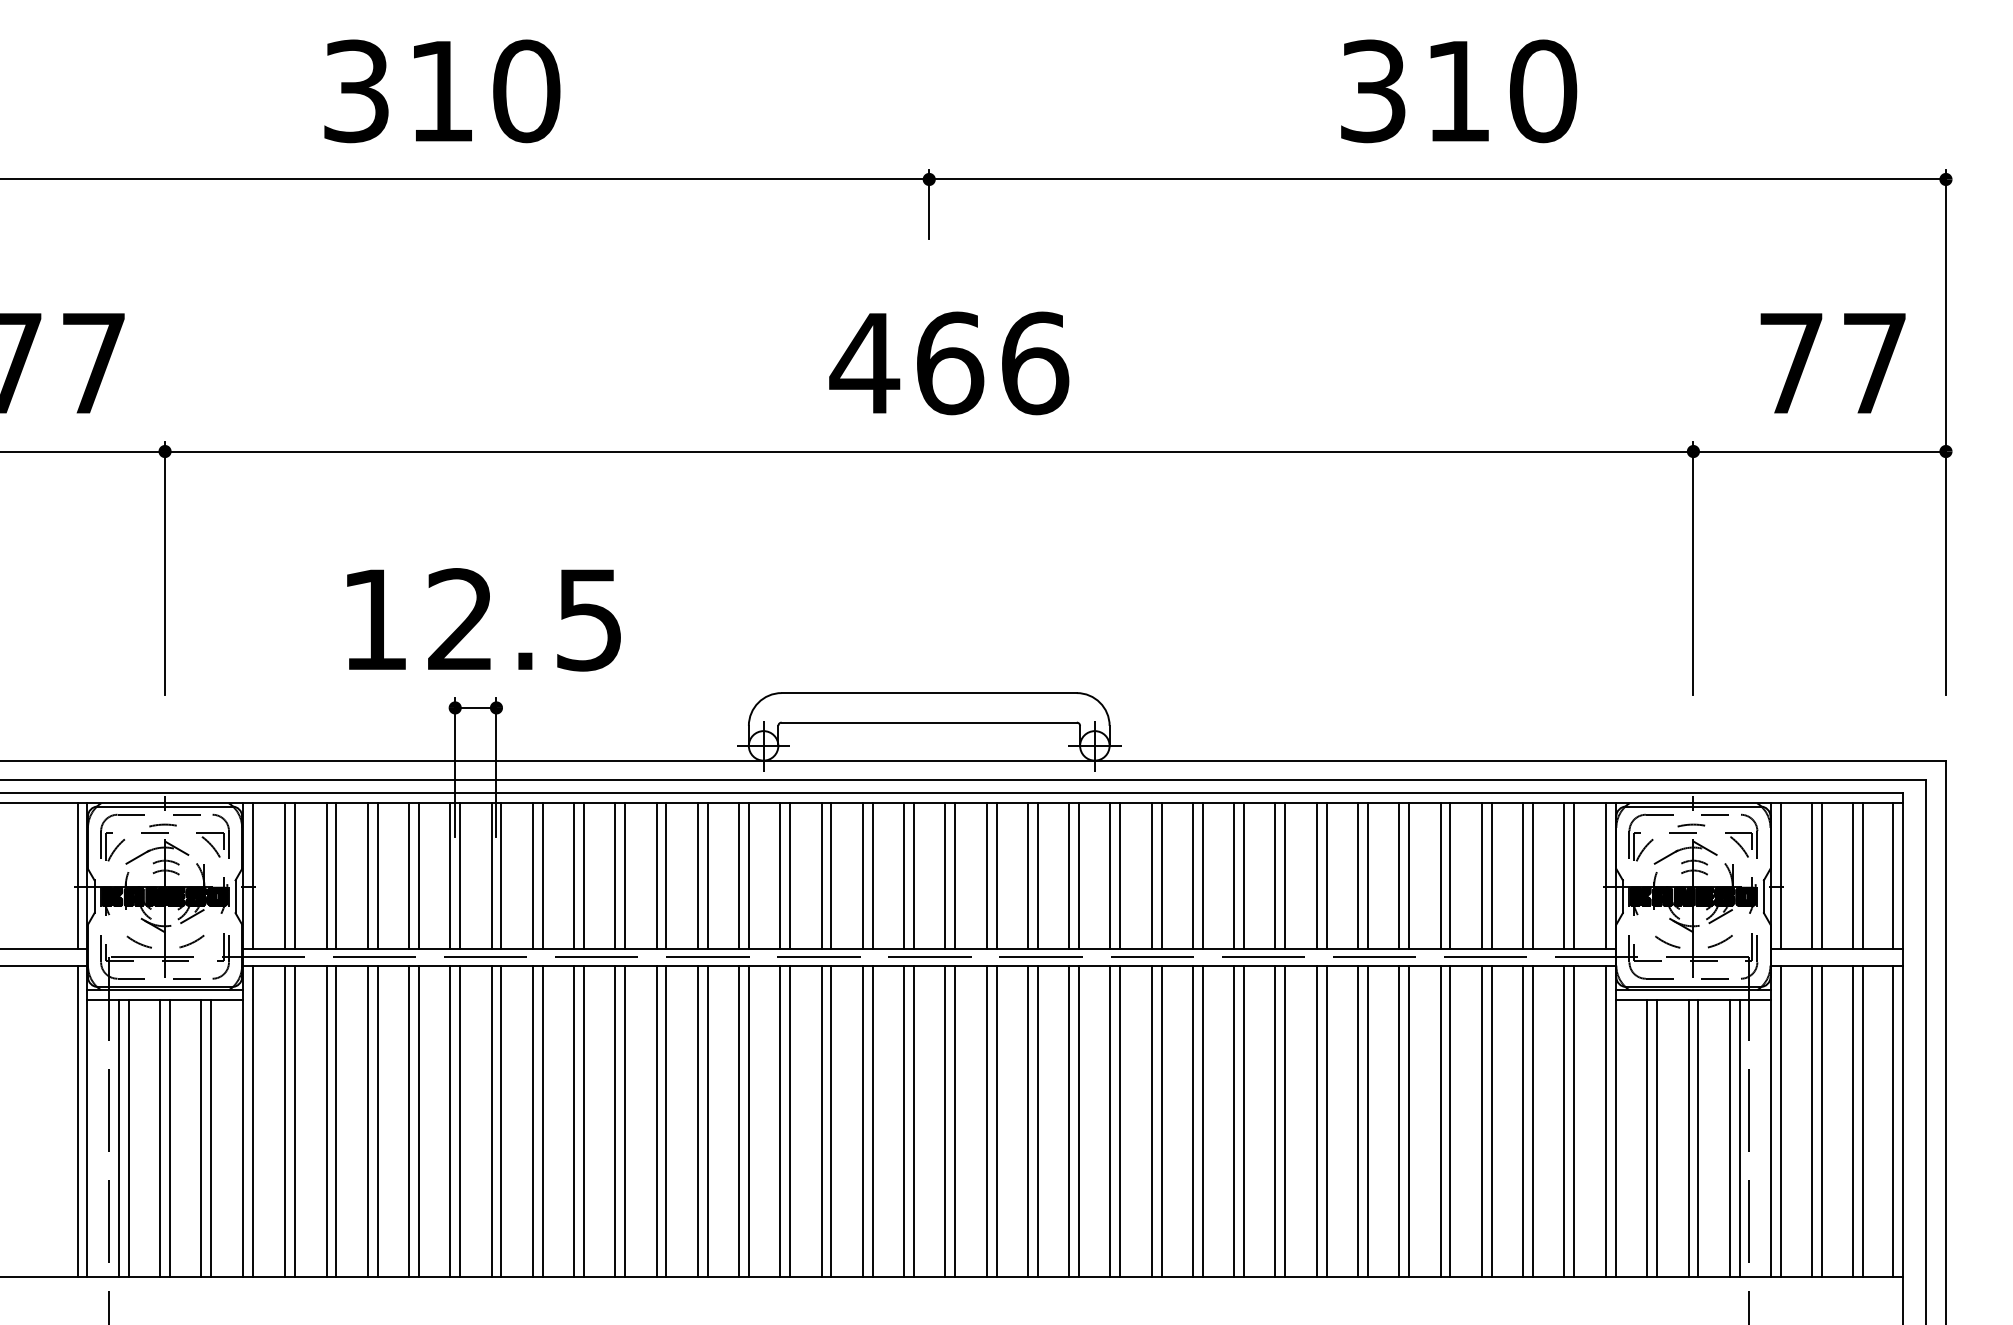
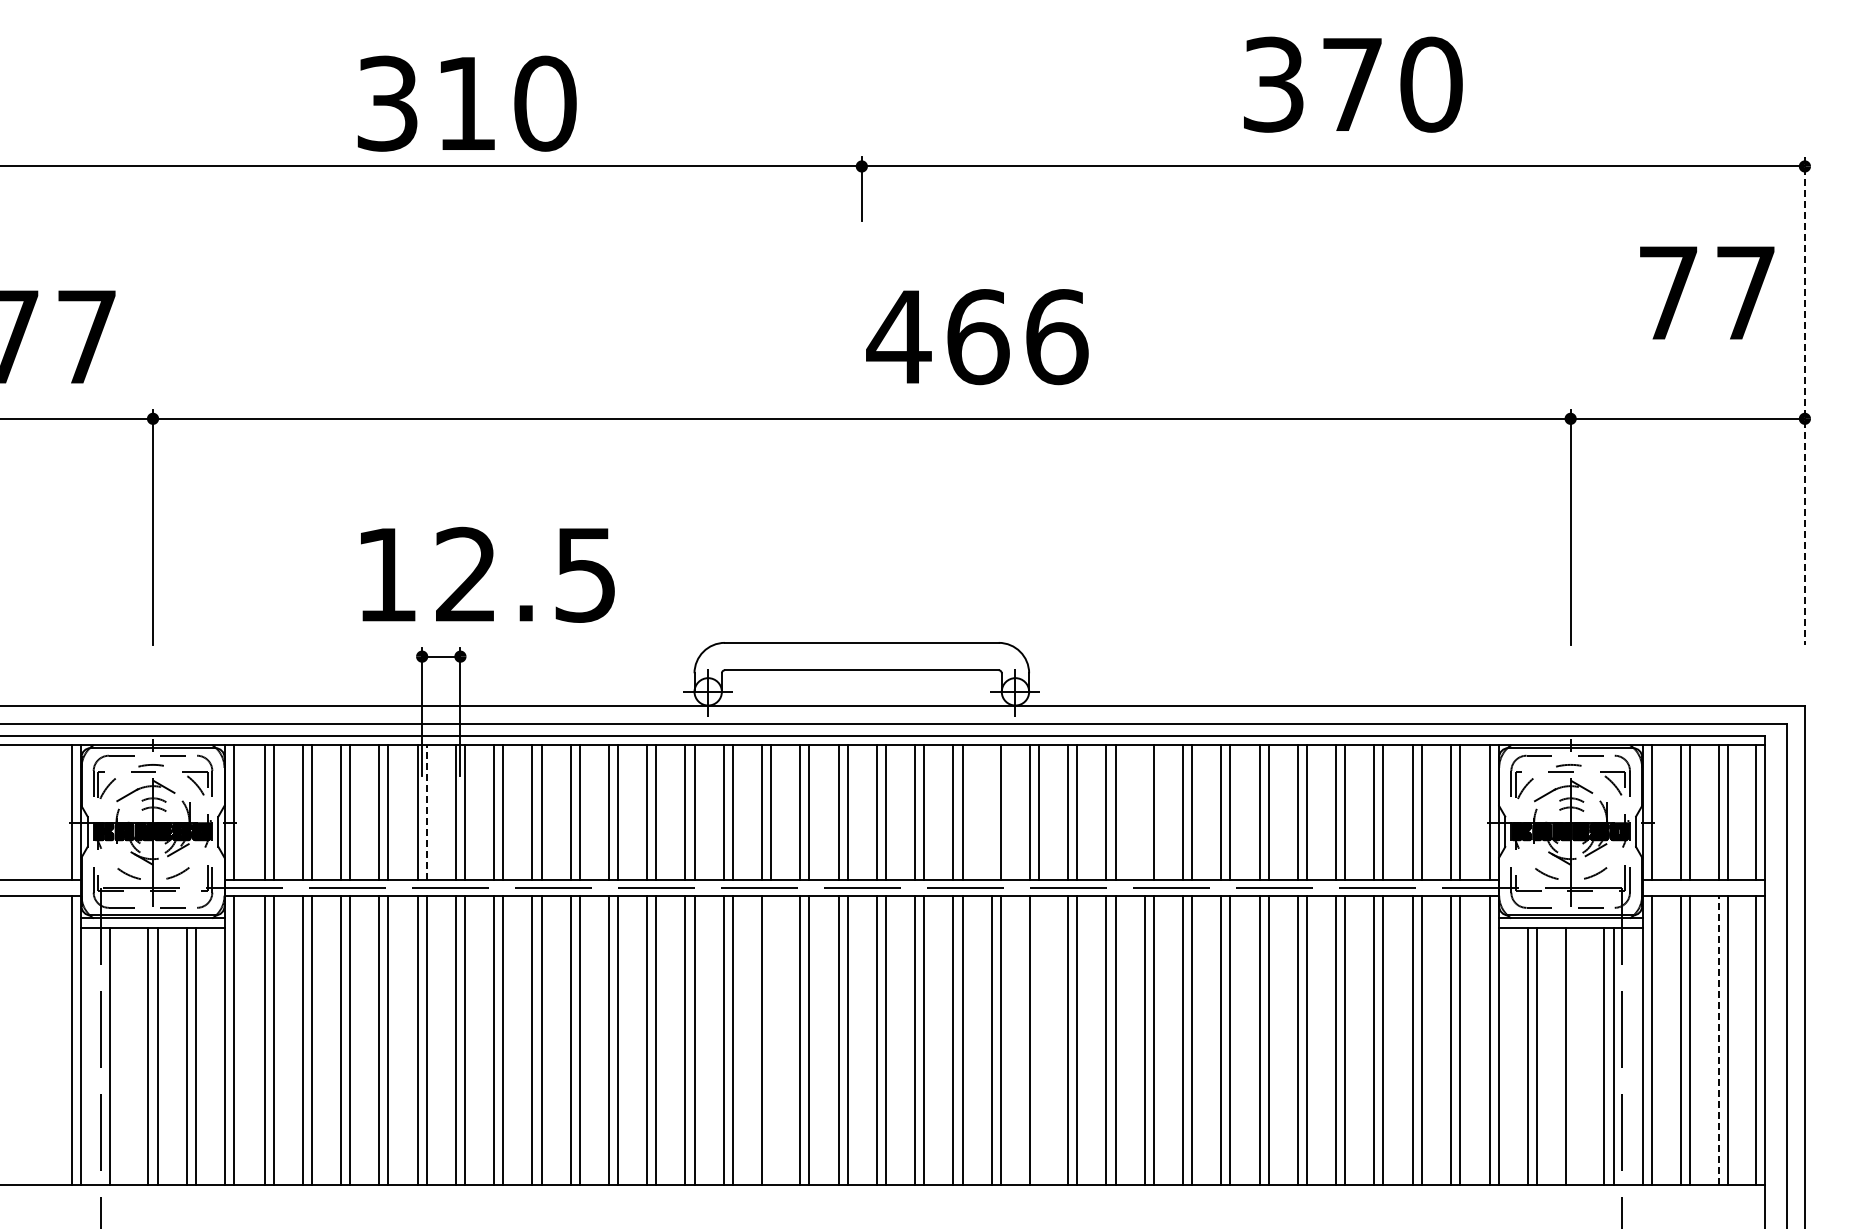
text: (441, 91) -> (466, 103), moved
text: (1458, 91) -> (1352, 84), 310 -> 370
text: (1833, 362) -> (1707, 292), moved
text: (949, 363) -> (977, 337), moved
line: (1945, 432) -> (1804, 401), solid -> dashed
text: (483, 619) -> (487, 574), moved
line: (459, 875) -> (426, 812), solid -> dashed
line: (1069, 875) -> (991, 812), removed
line: (1233, 875) -> (1144, 812), removed
line: (831, 1120) -> (771, 1039), removed
line: (1120, 1120) -> (1039, 1039), removed
line: (1852, 1121) -> (1718, 1040), solid -> dashed
line: (128, 1137) -> (119, 1055), removed
line: (1698, 1137) -> (1575, 1055), removed

